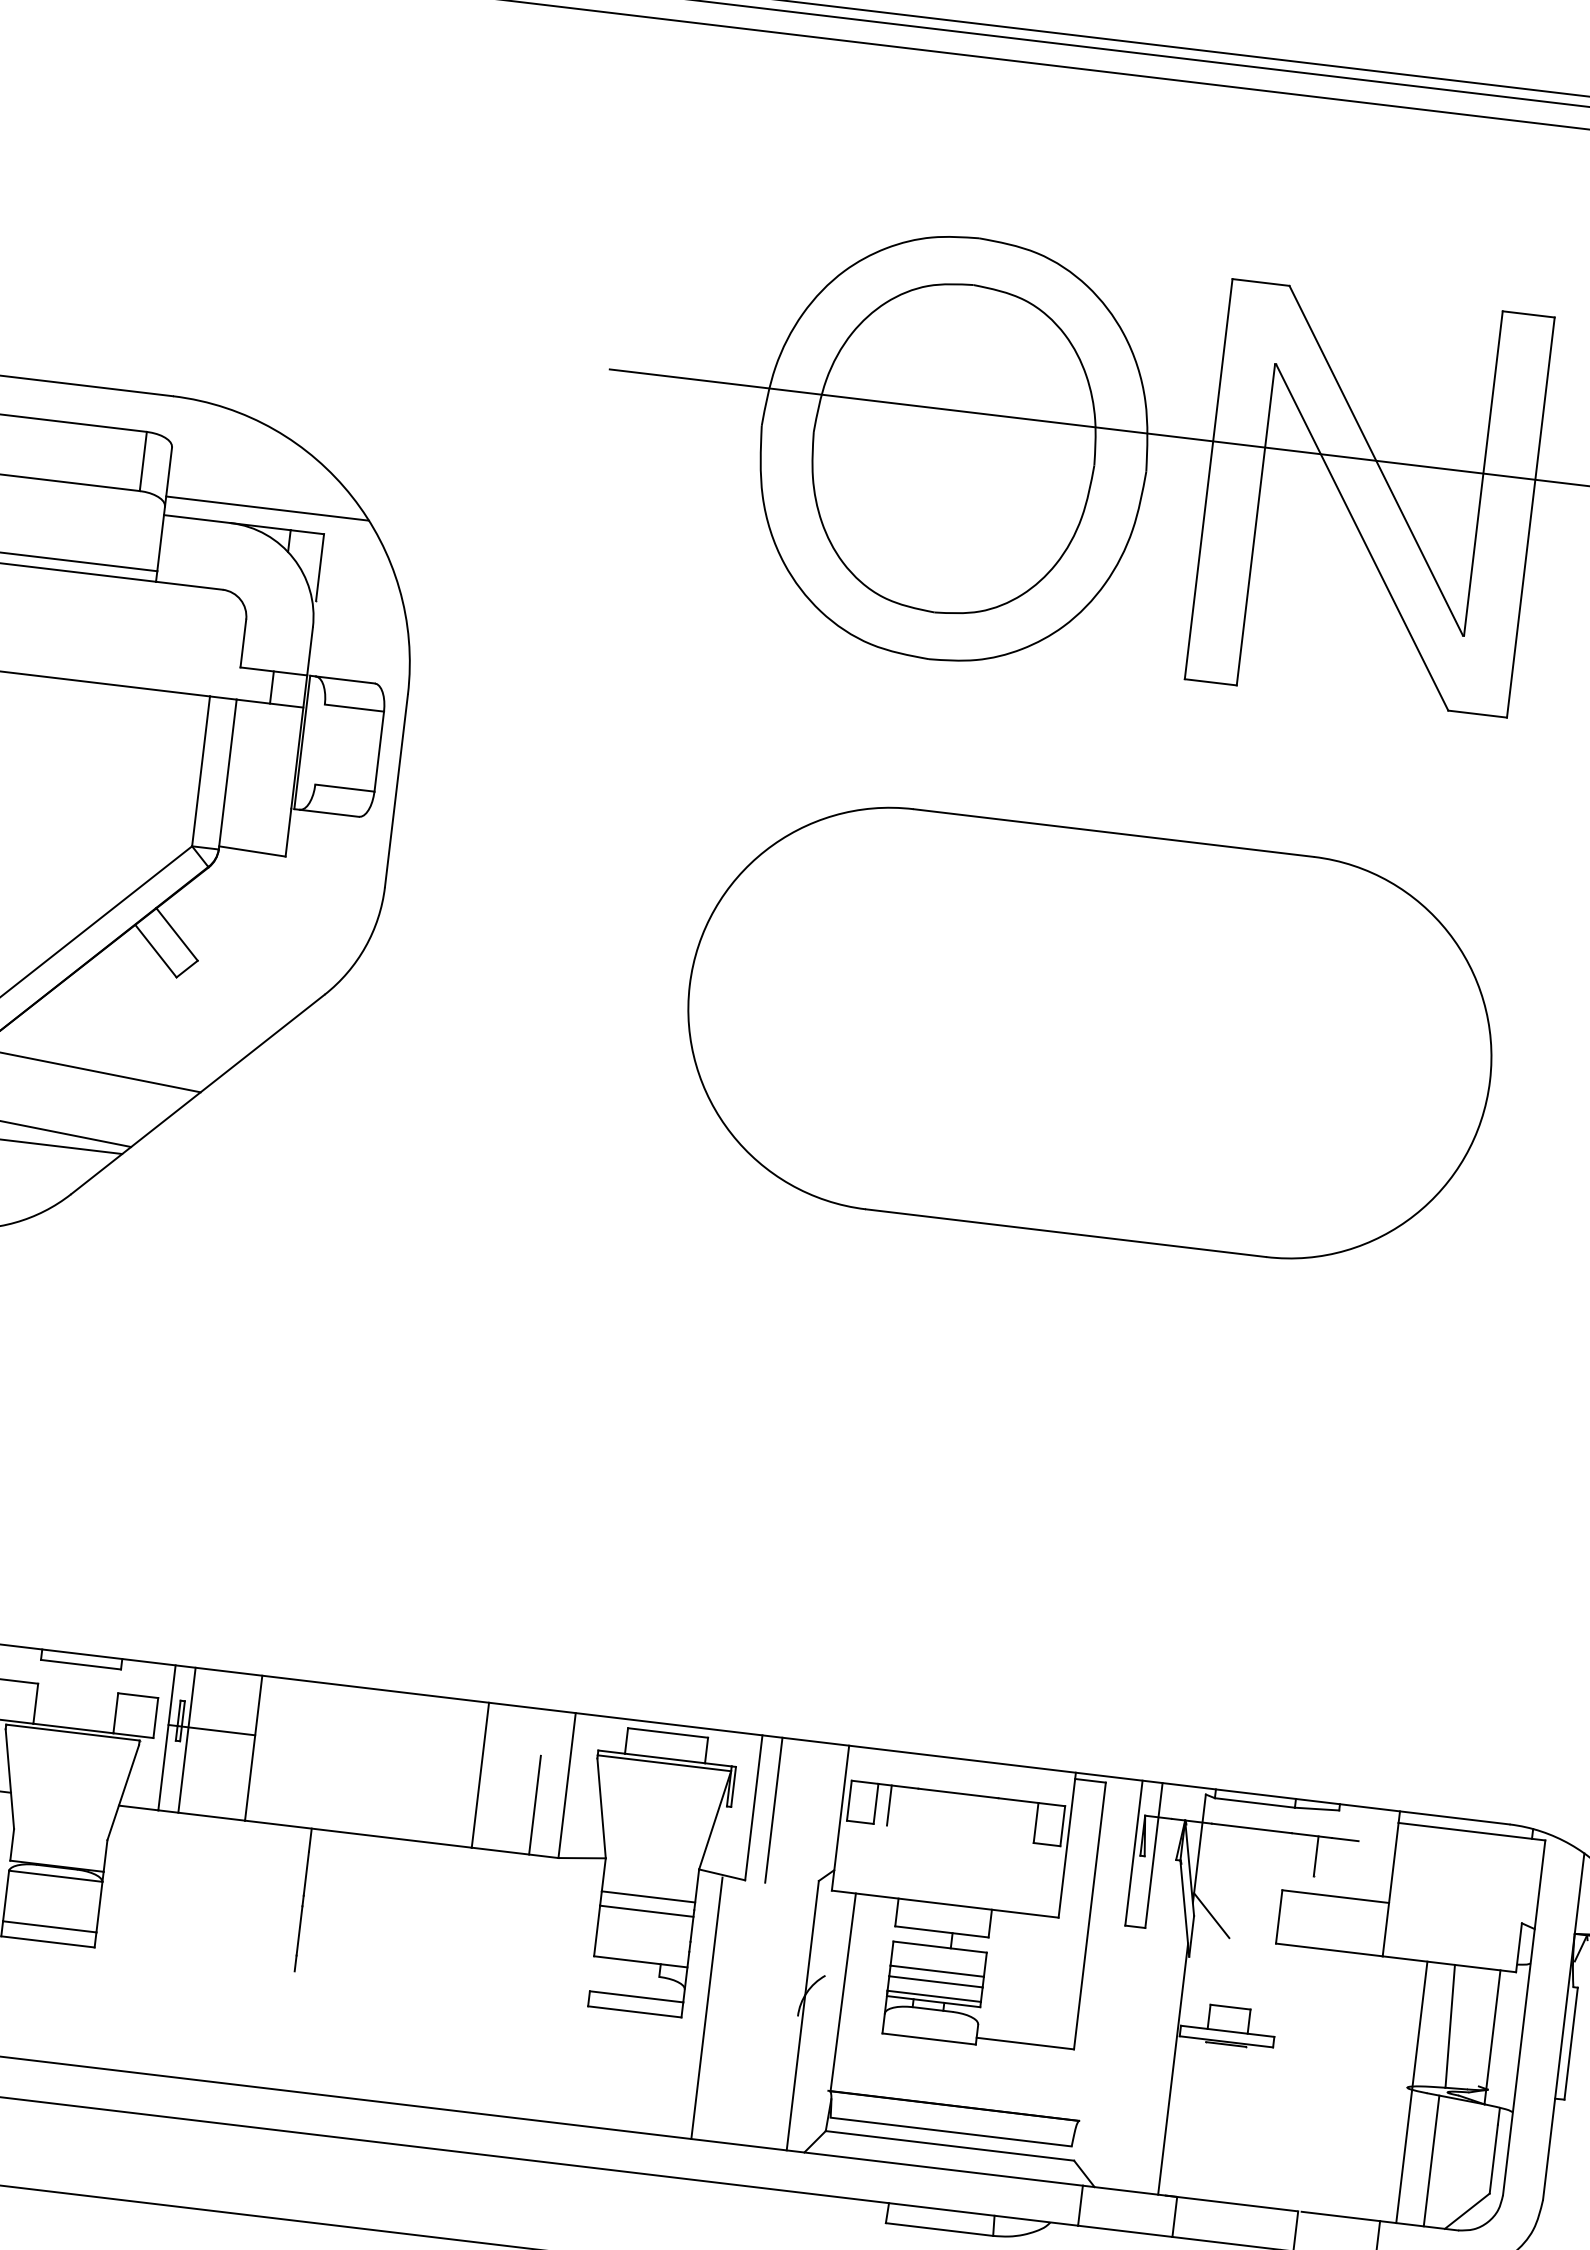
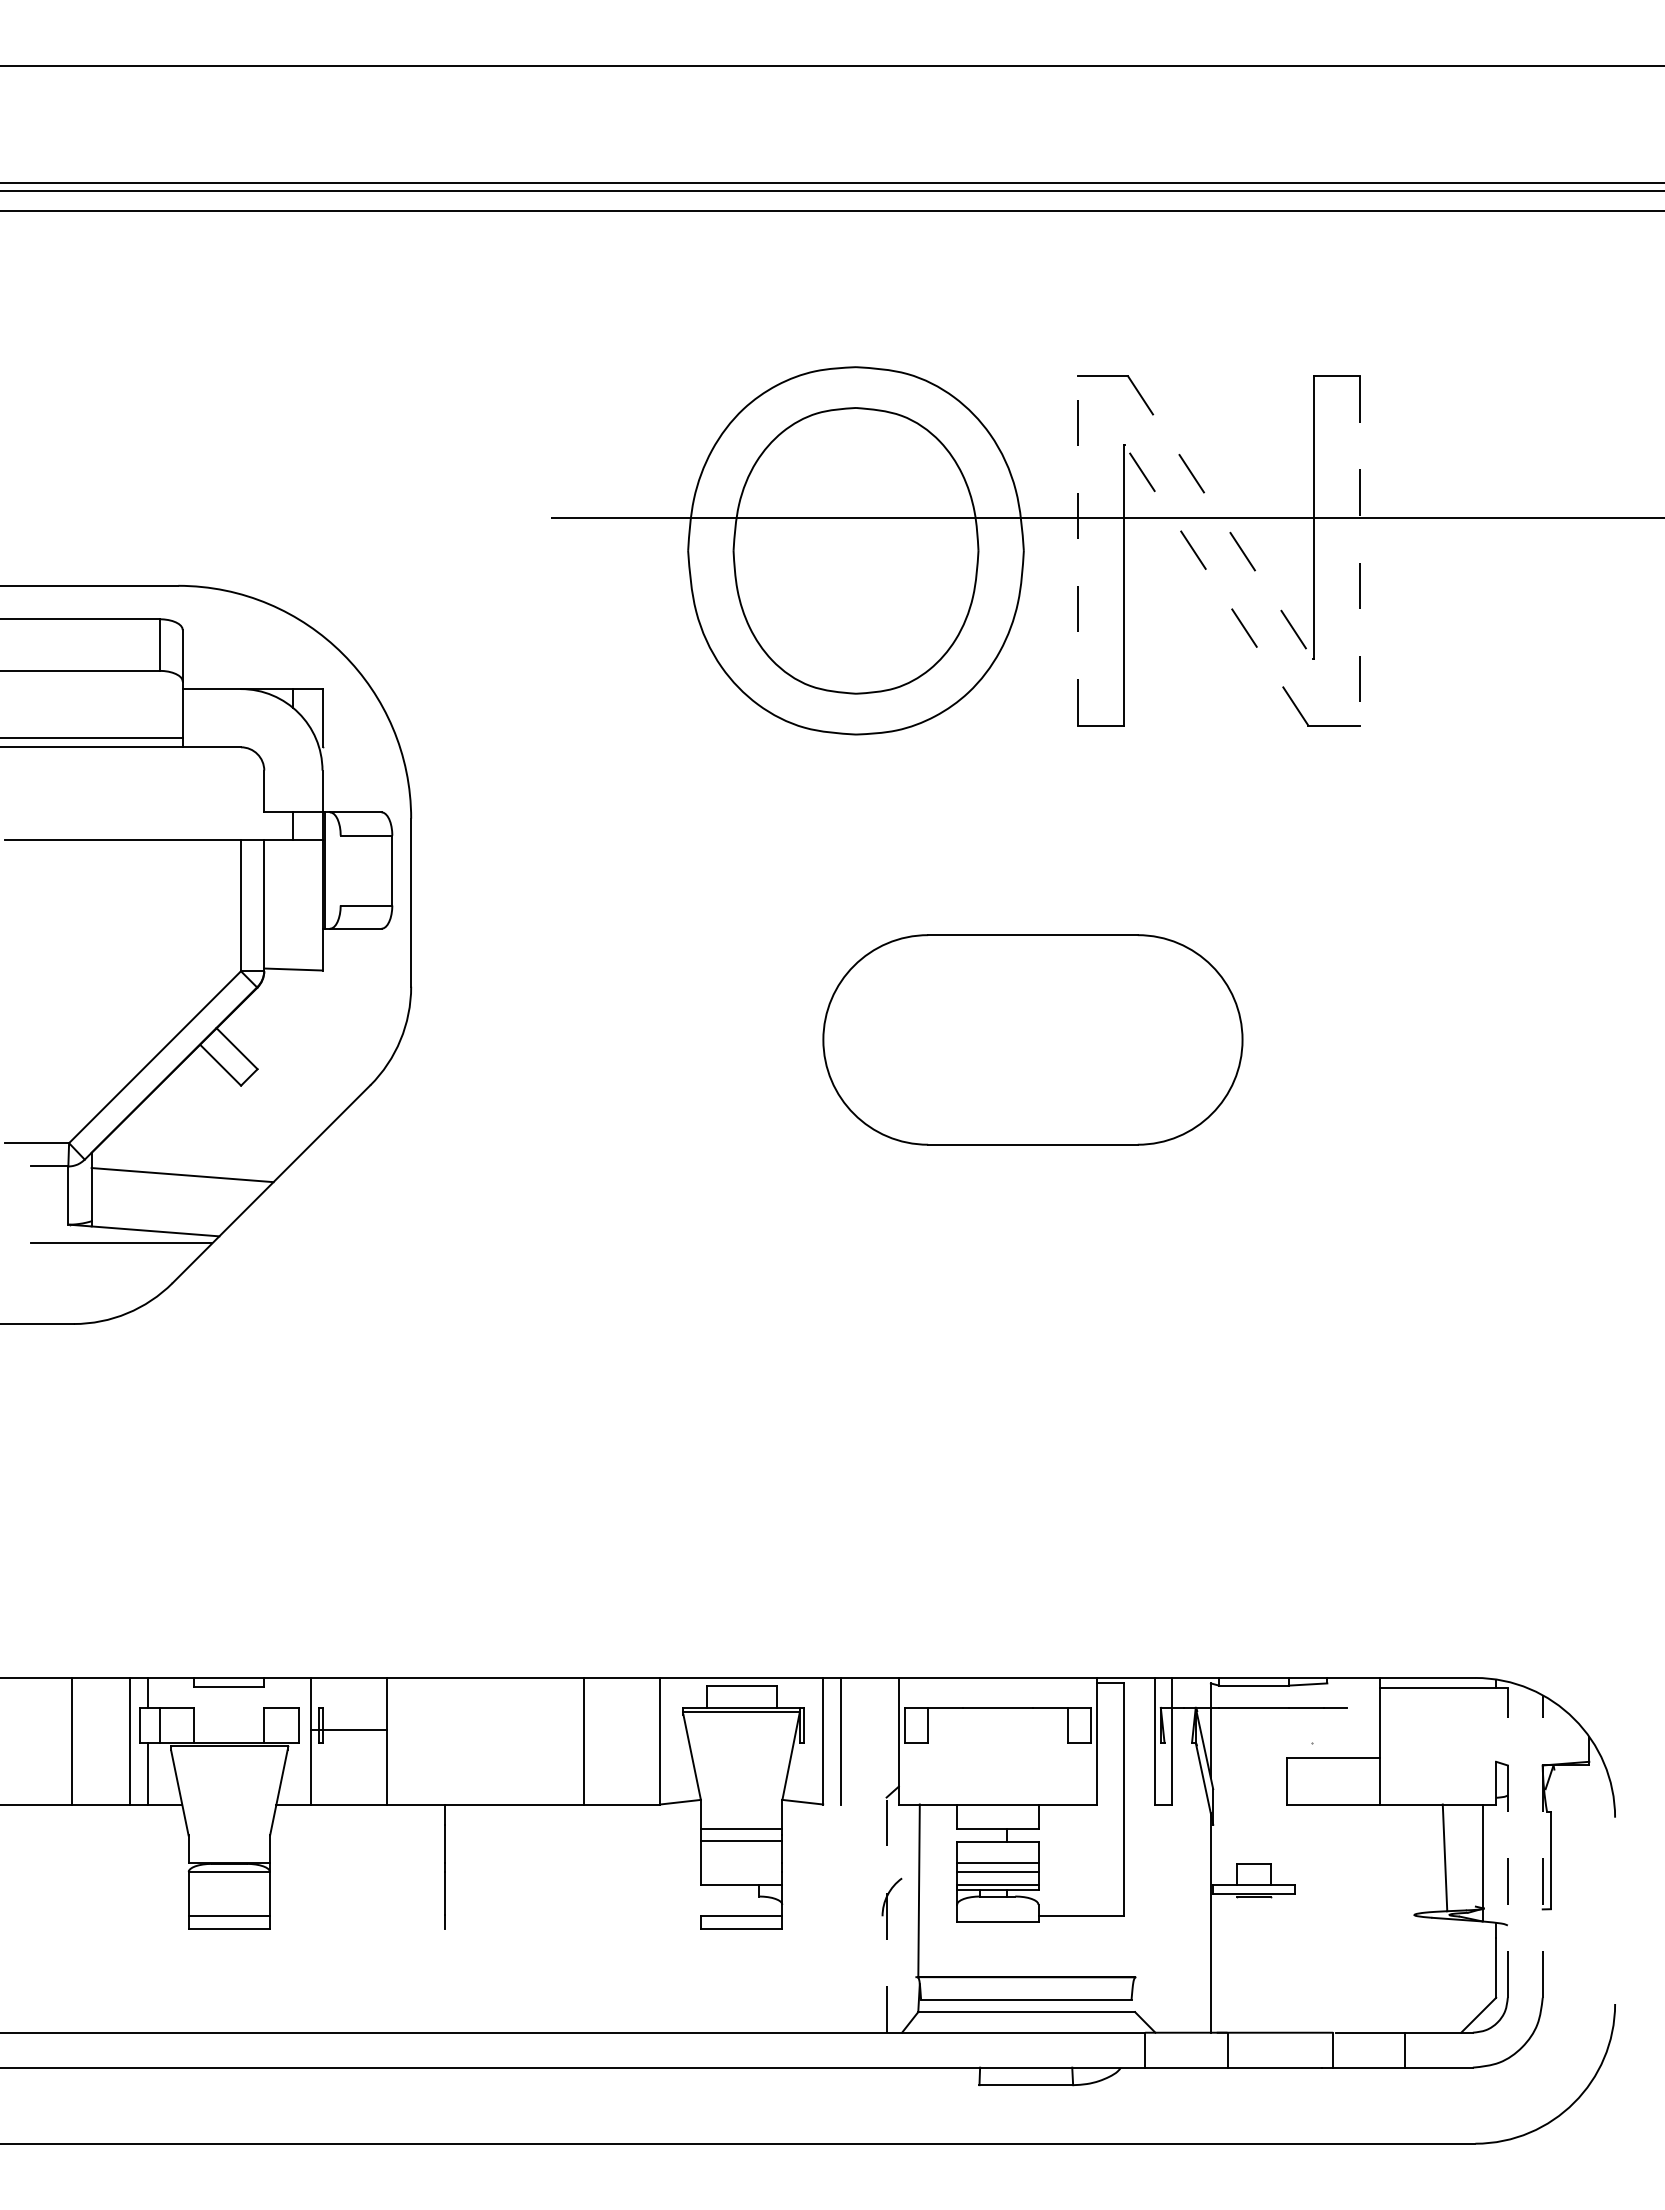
line: (1375, 461) -> (1220, 518), solid -> dashed
line: (1208, 478) -> (1078, 550), solid -> dashed
line: (266, 508) -> (270, 672), removed
line: (1530, 517) -> (1359, 550), solid -> dashed
line: (1362, 537) -> (1216, 585), solid -> dashed
part: (1089, 1032) -> (1032, 1039), size x0.6
line: (187, 1739) -> (328, 1740), removed
line: (889, 1804) -> (939, 1724), removed
line: (534, 1805) -> (634, 1761), removed
line: (1316, 1855) -> (1312, 1724), removed
line: (1210, 1914) -> (1227, 1786), removed
line: (707, 2008) -> (803, 1918), removed
line: (802, 2016) -> (886, 1915), solid -> dashed
line: (1523, 2017) -> (1507, 1842), solid -> dashed
line: (1563, 2026) -> (1542, 1846), solid -> dashed
line: (1411, 2092) -> (1418, 1918), removed
line: (1431, 2160) -> (1442, 1975), removed

